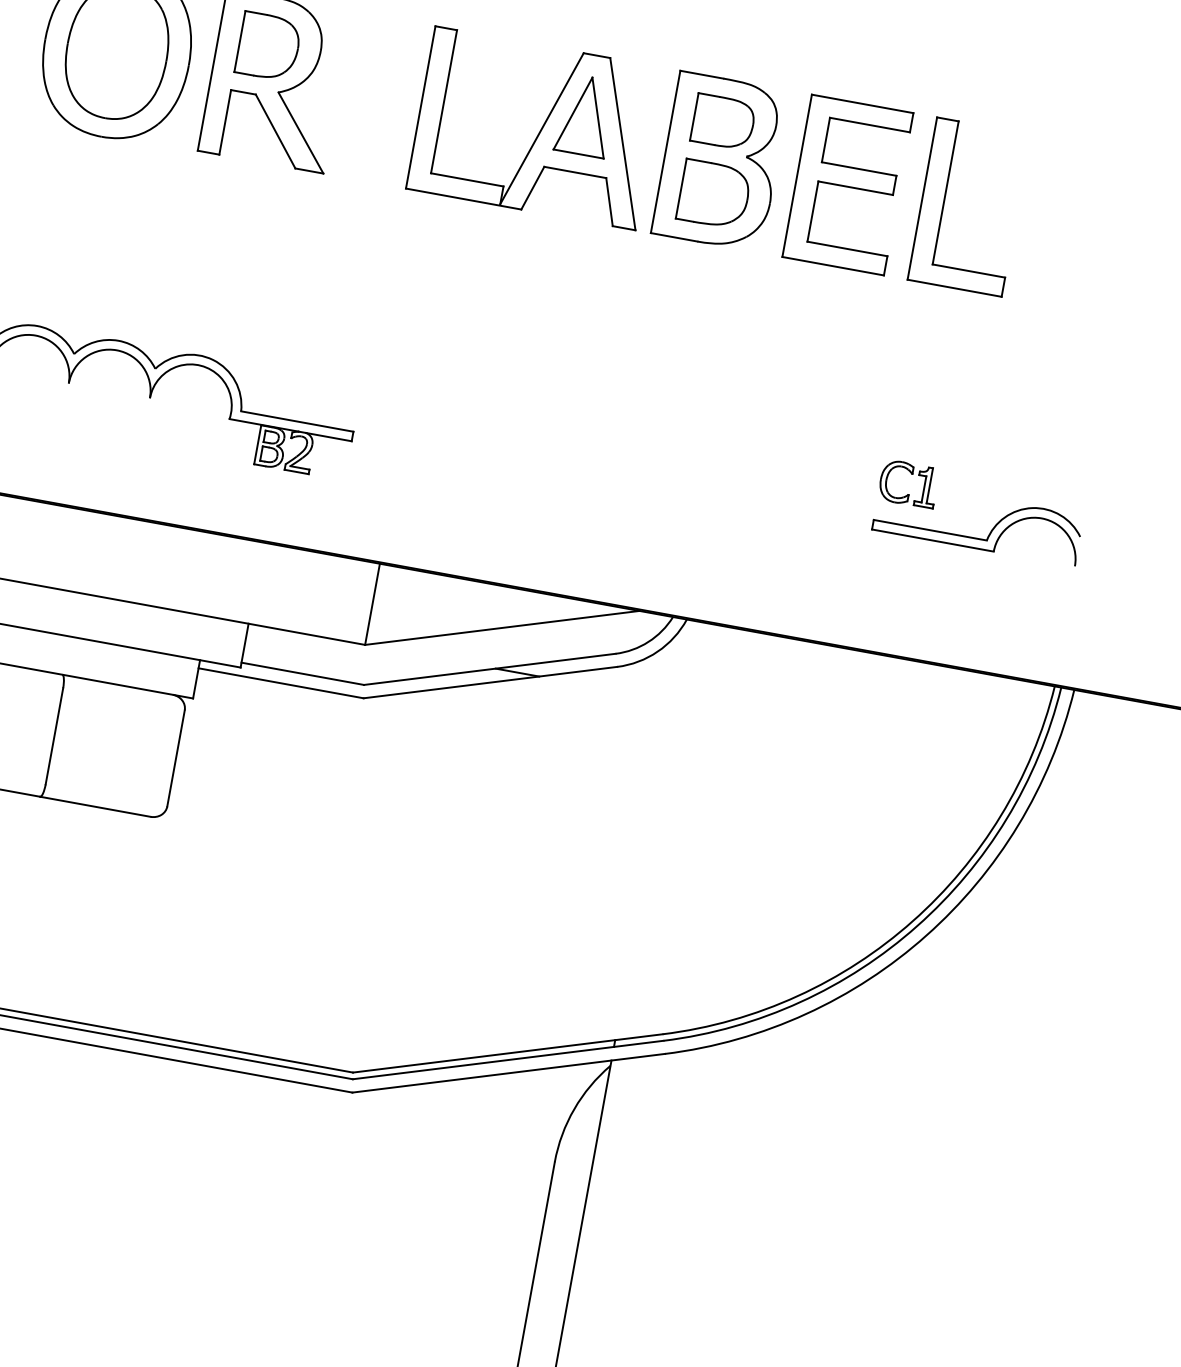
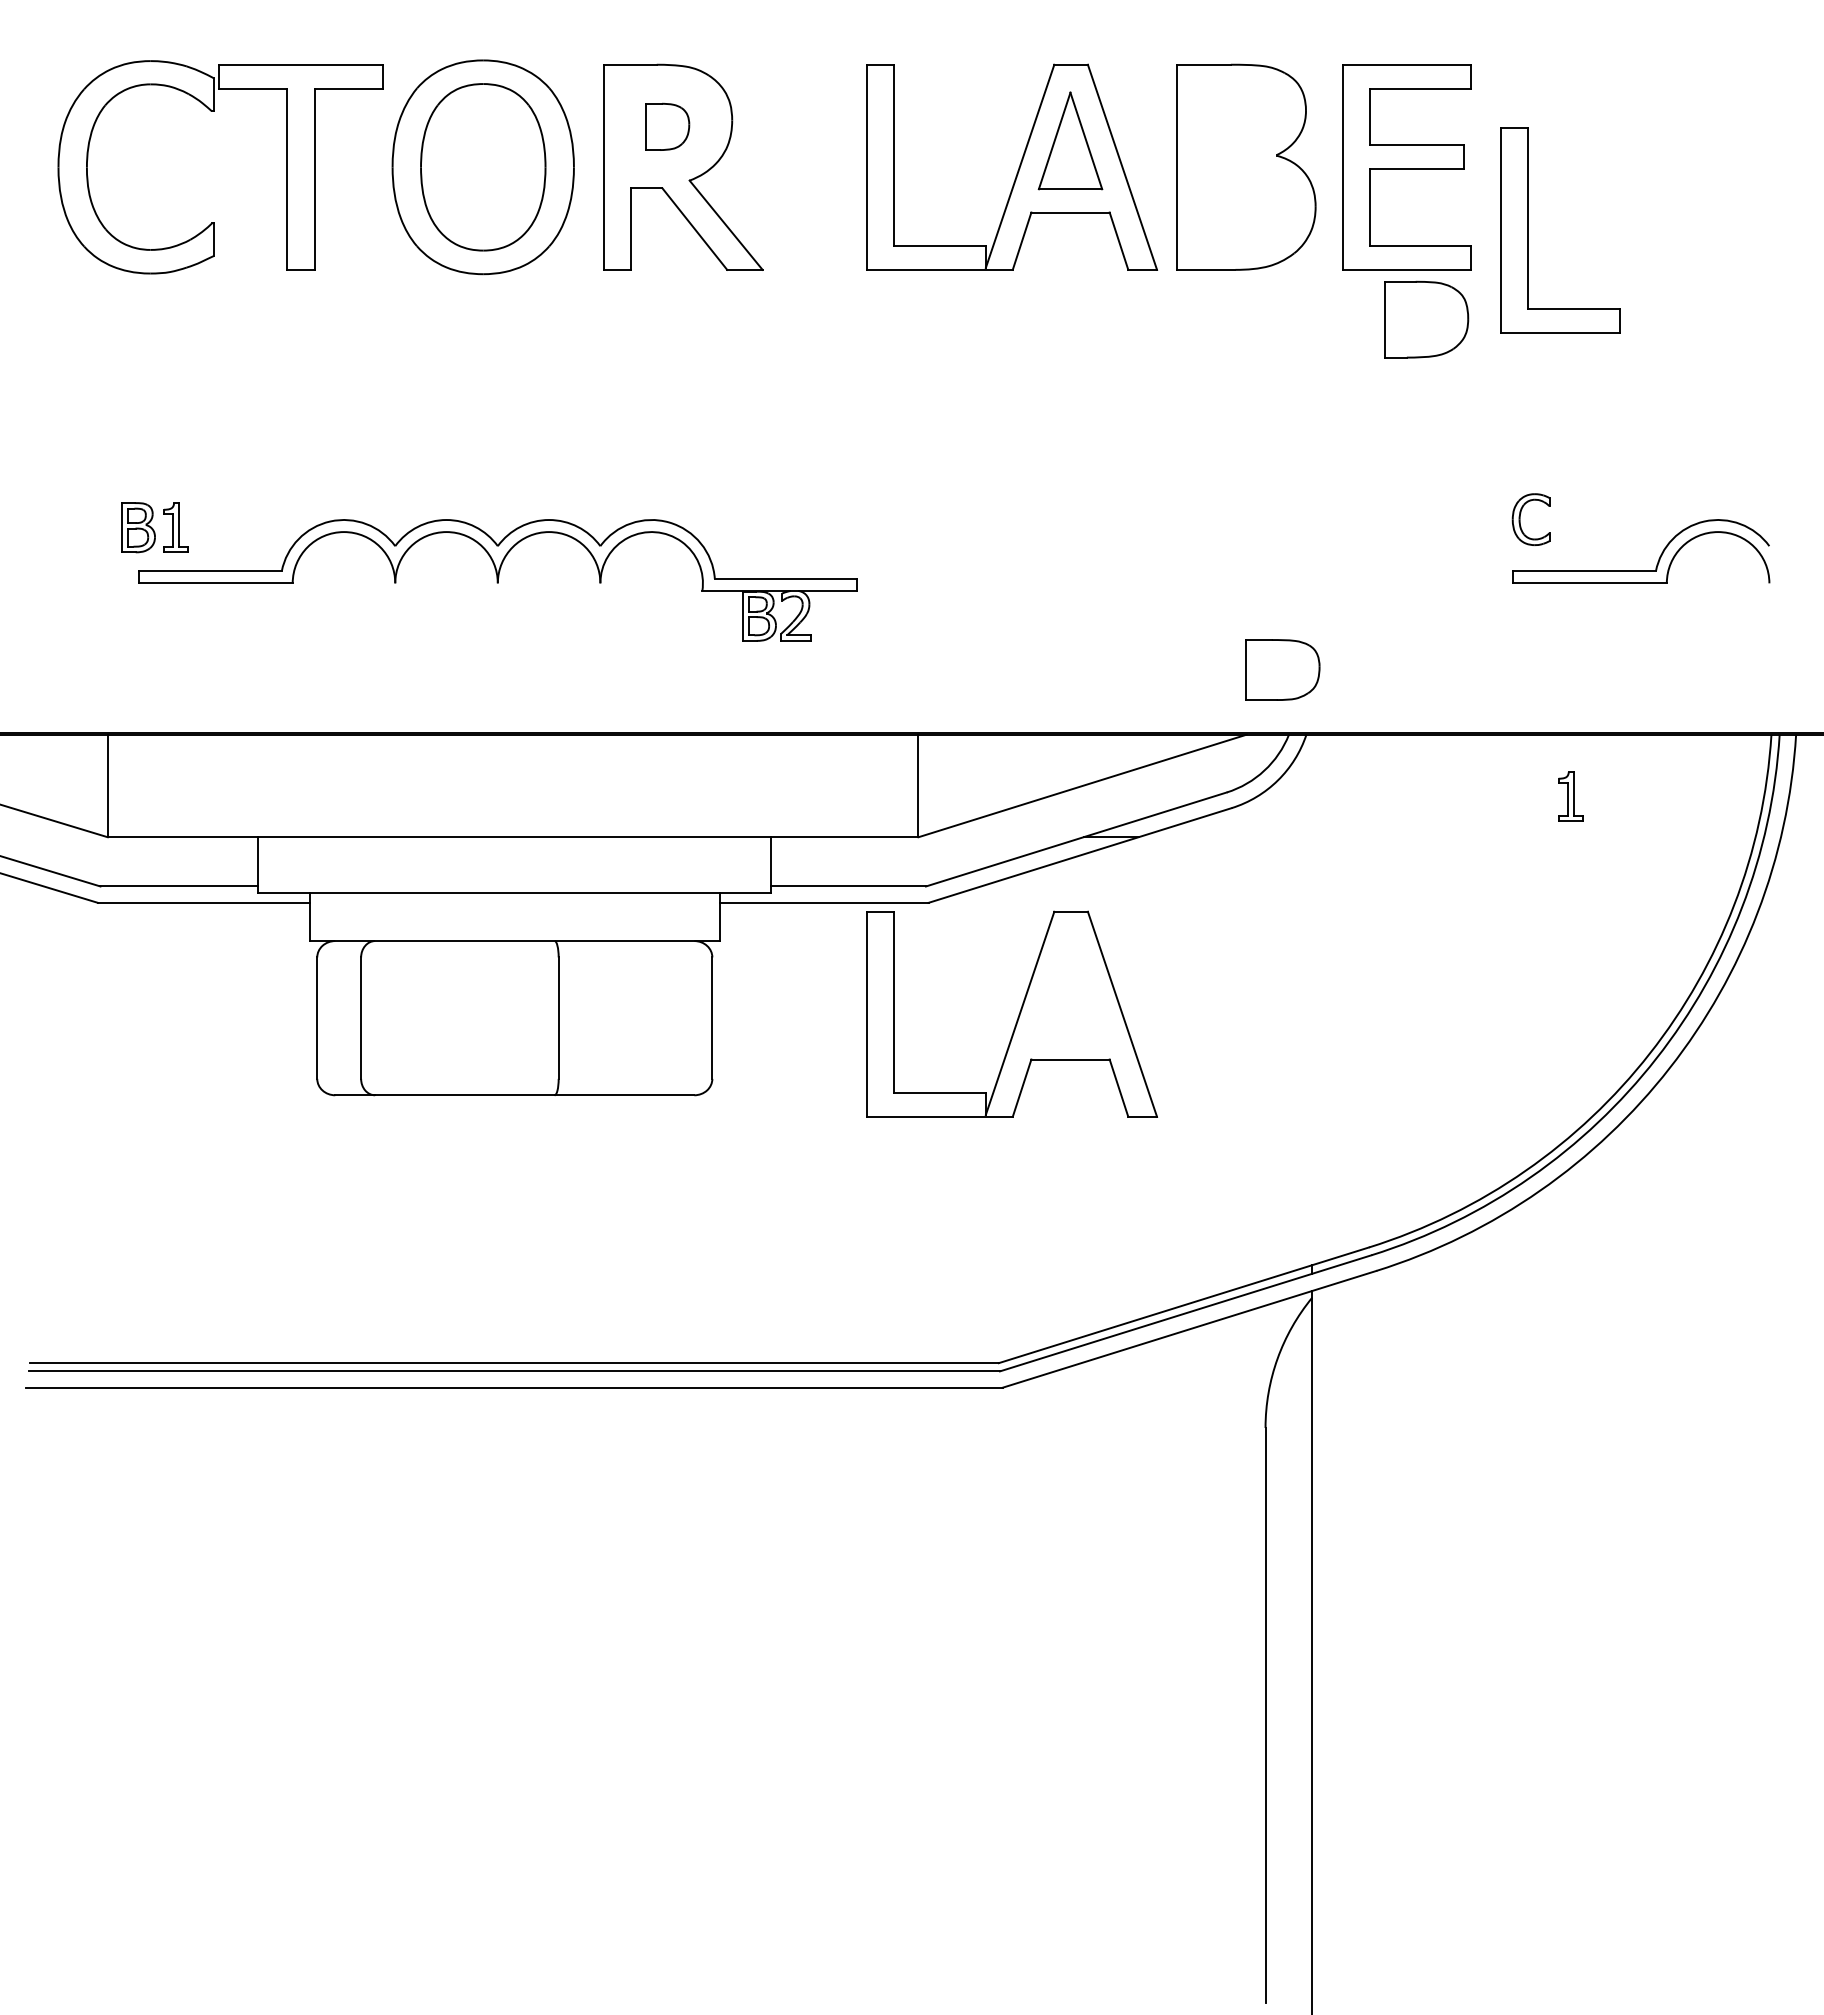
part: (268, 46) -> (667, 126), size x0.6
part: (723, 121) -> (1282, 669), moved
part: (714, 194) -> (1426, 319), moved
part: (944, 202) -> (1528, 230), moved
part: (926, 487) -> (1570, 796), moved
part: (418, 799) -> (1018, 1014), added

